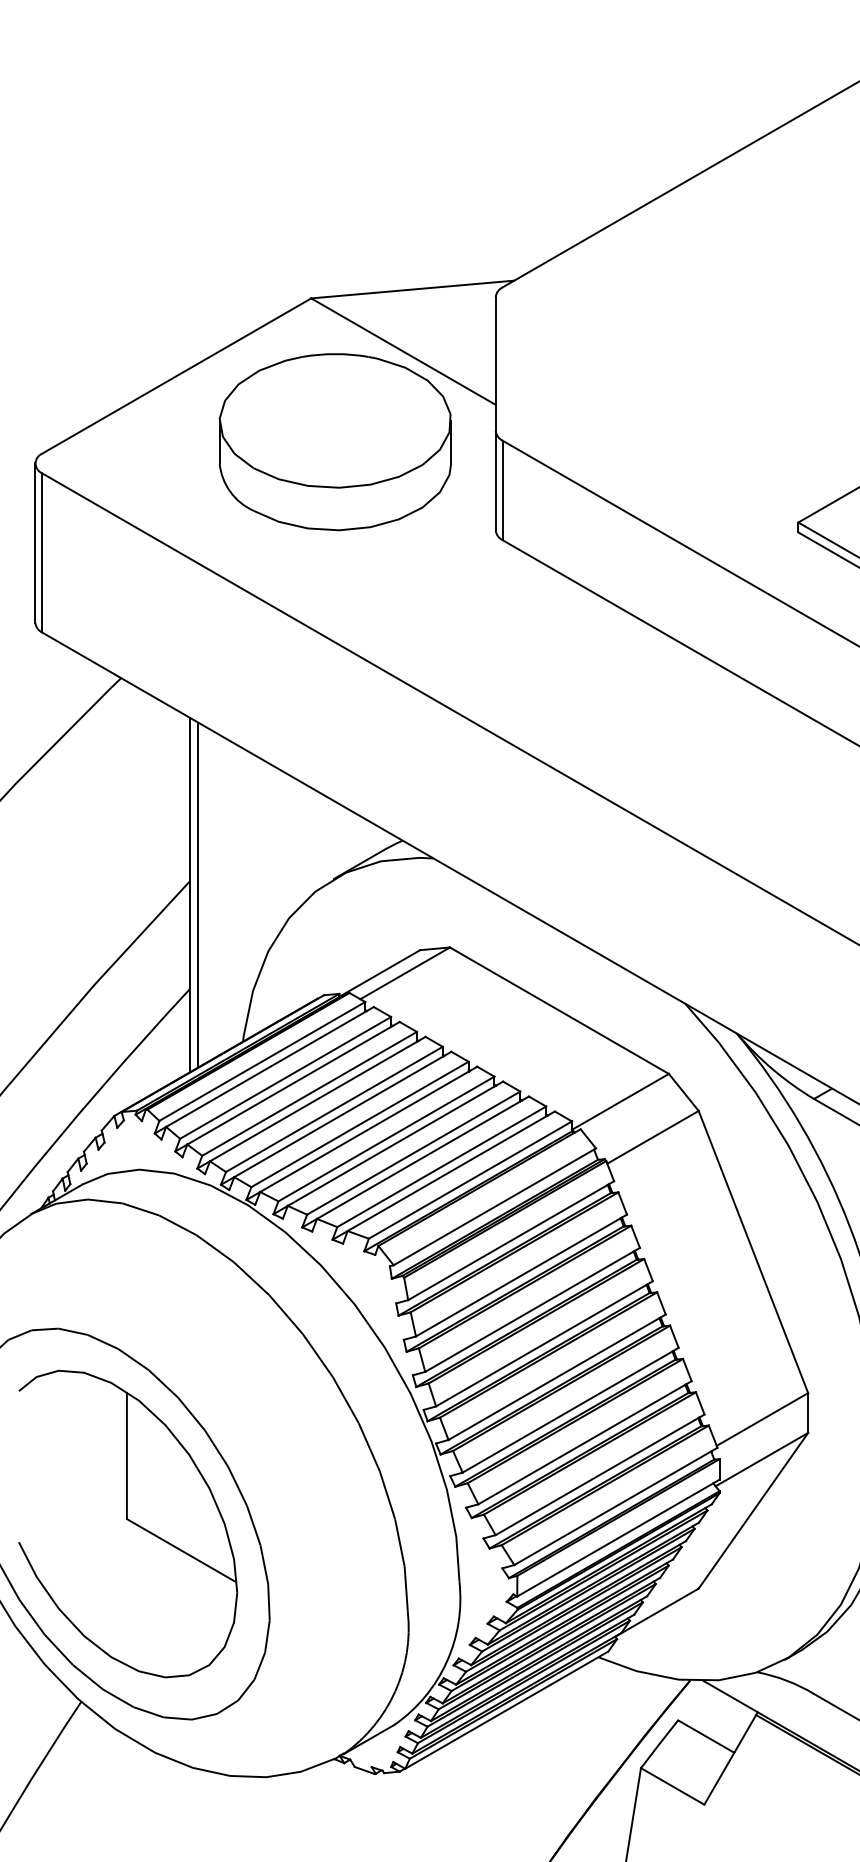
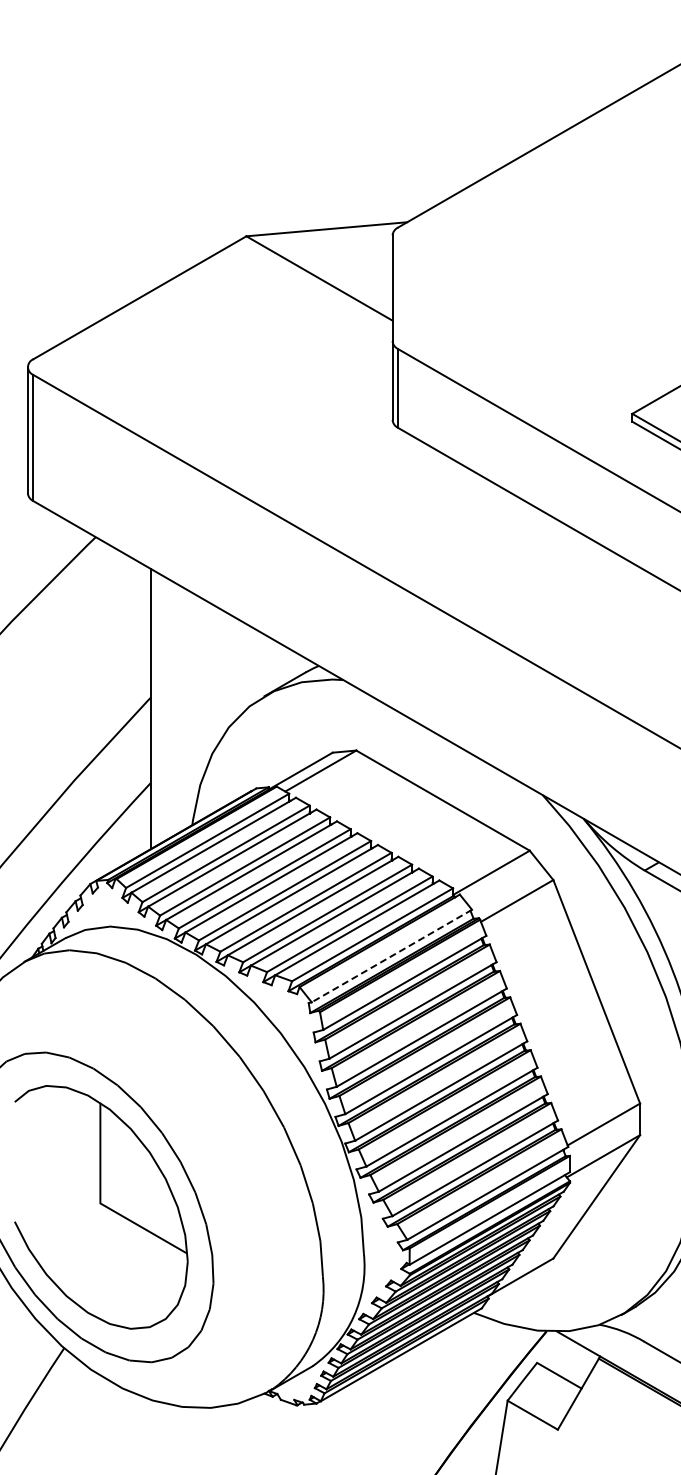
part: (335, 441) -> (265, 349), removed
line: (197, 895) -> (156, 709), removed
line: (494, 1207) -> (391, 956), solid -> dashed

